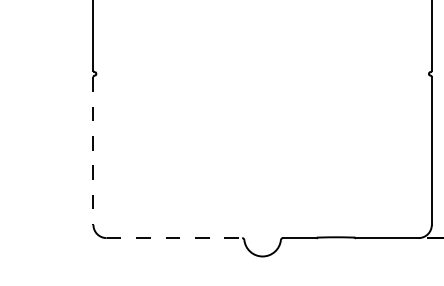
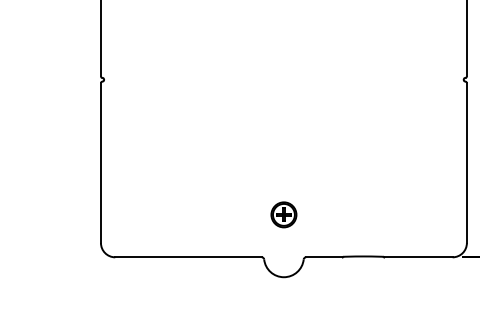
line: (92, 151) -> (100, 163), dashed -> solid
part: (262, 198) -> (283, 214), added
line: (175, 238) -> (189, 257), dashed -> solid

